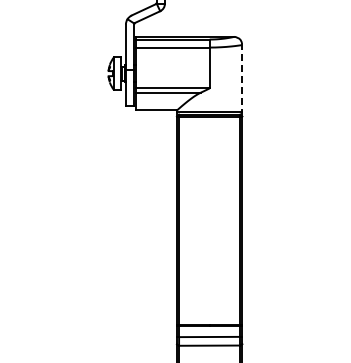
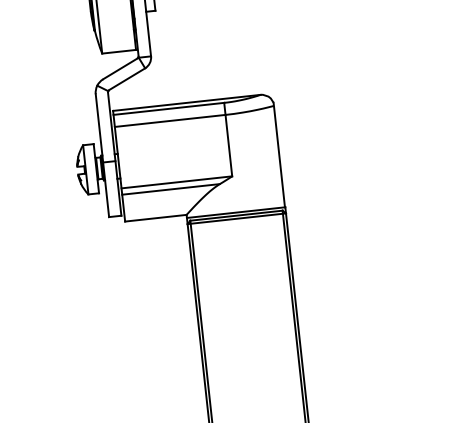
line: (242, 77) -> (279, 154), dashed -> solid

